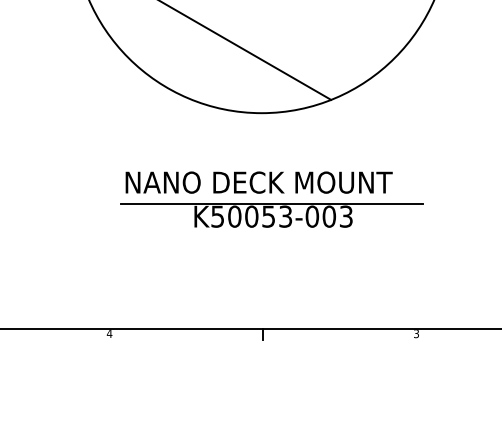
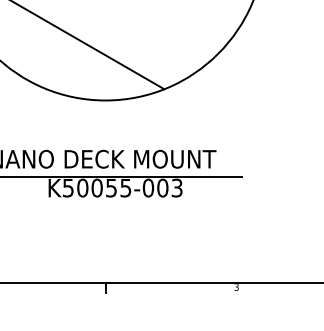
text: (286, 215) -> (126, 187), K50053-003 -> K50055-003

